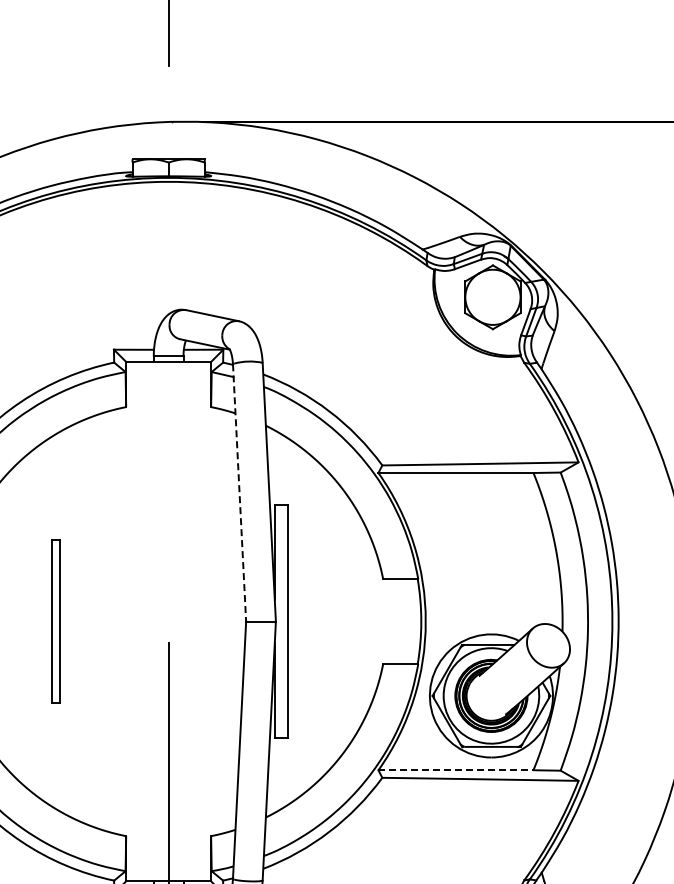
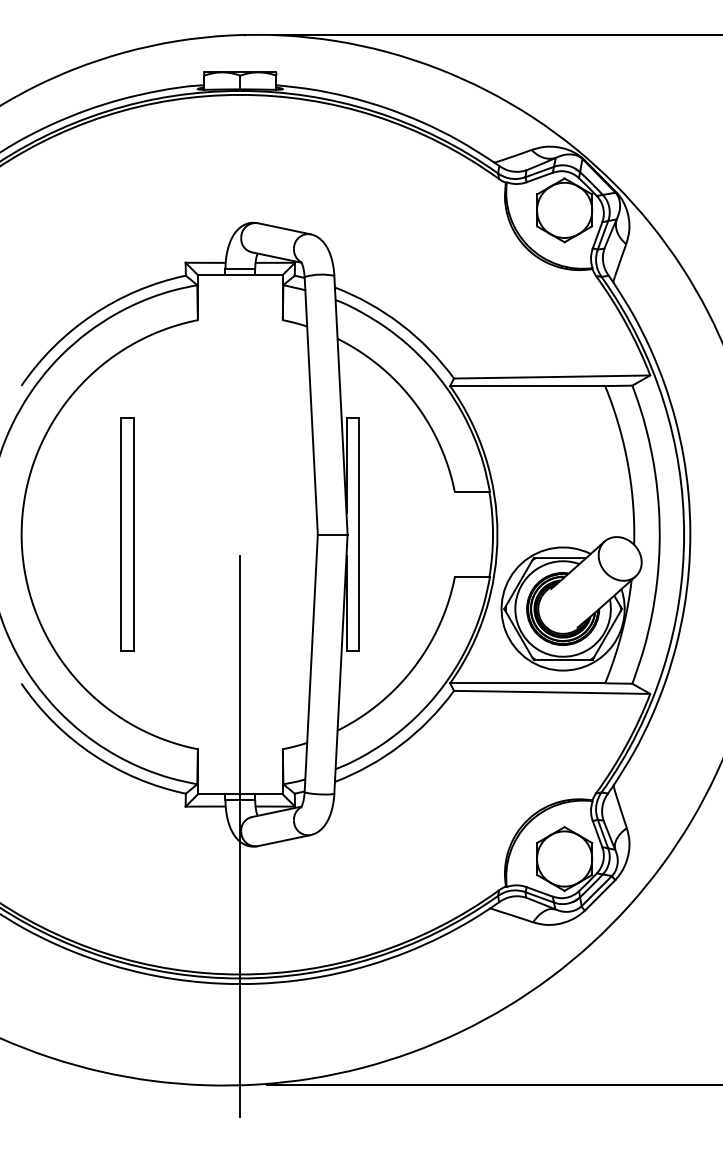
line: (239, 493) -> (311, 406), dashed -> solid
part: (55, 621) -> (127, 534), size x1.43
line: (455, 770) -> (527, 683), dashed -> solid

